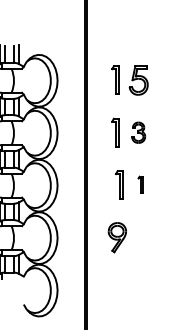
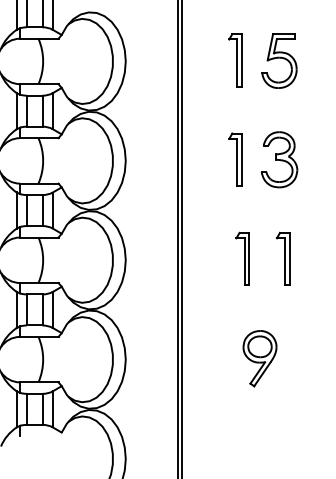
part: (138, 132) -> (279, 159), size x1.43
part: (140, 184) -> (282, 257), size x1.67
part: (116, 237) -> (258, 358), moved

